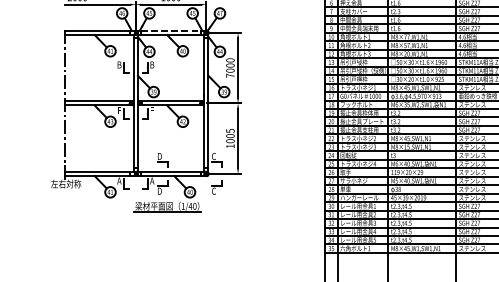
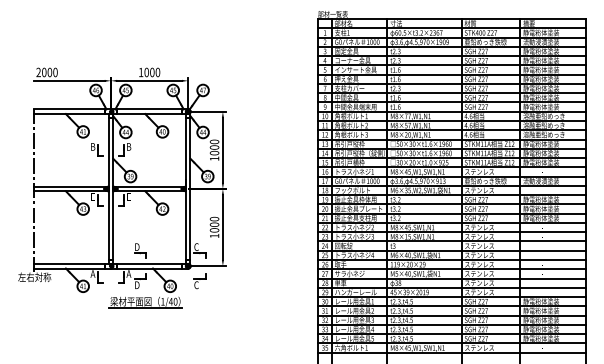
line: (171, 30) -> (149, 109), dashed -> solid
text: (230, 75) -> (214, 158), 7000 -> 1000
text: (230, 130) -> (214, 218), 1005 -> 1000

